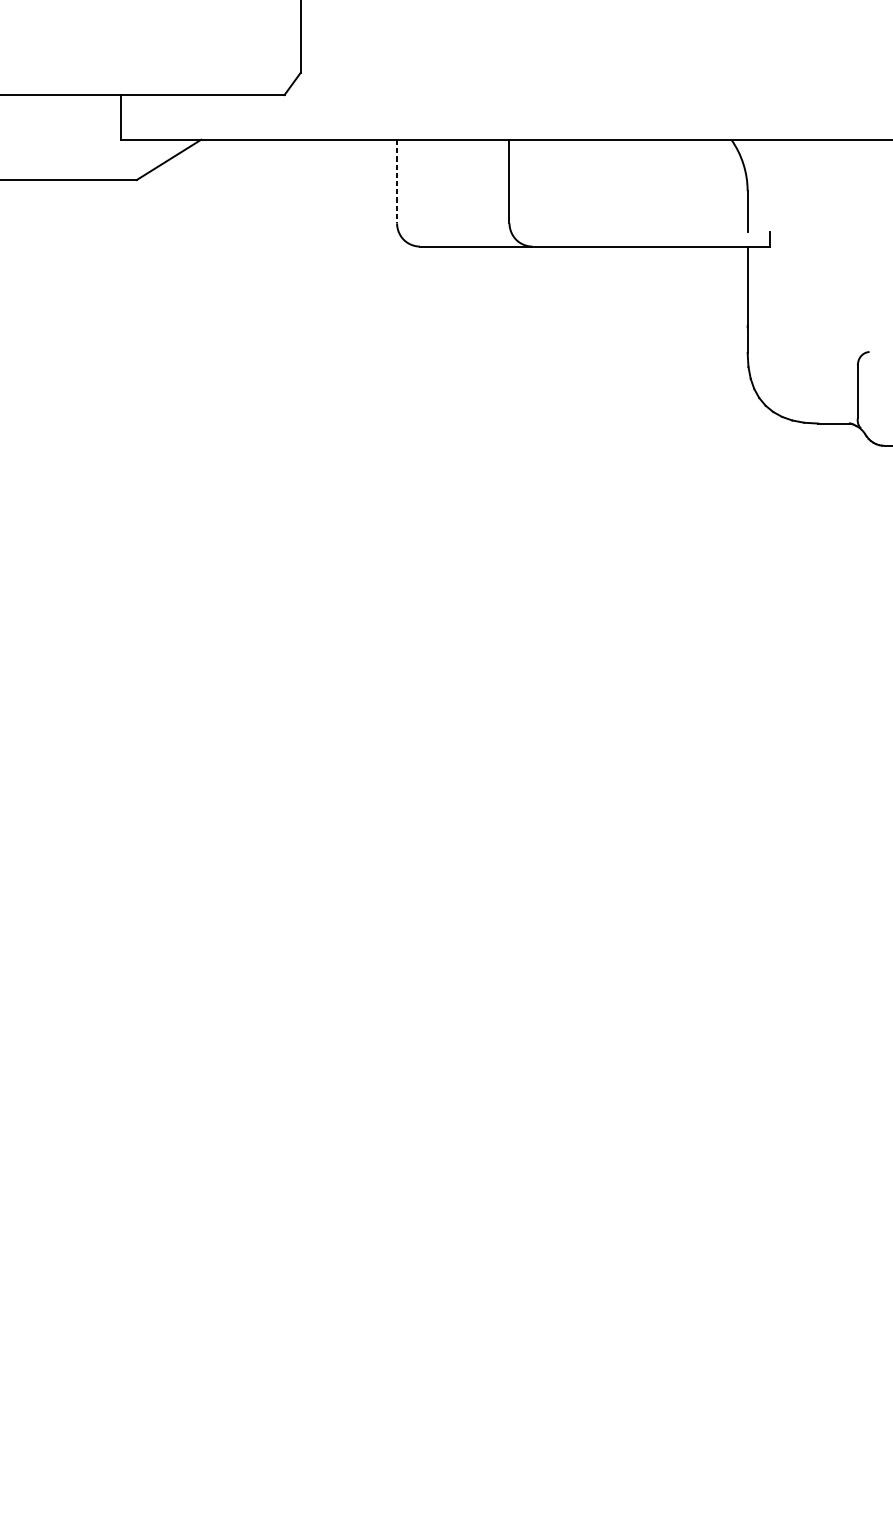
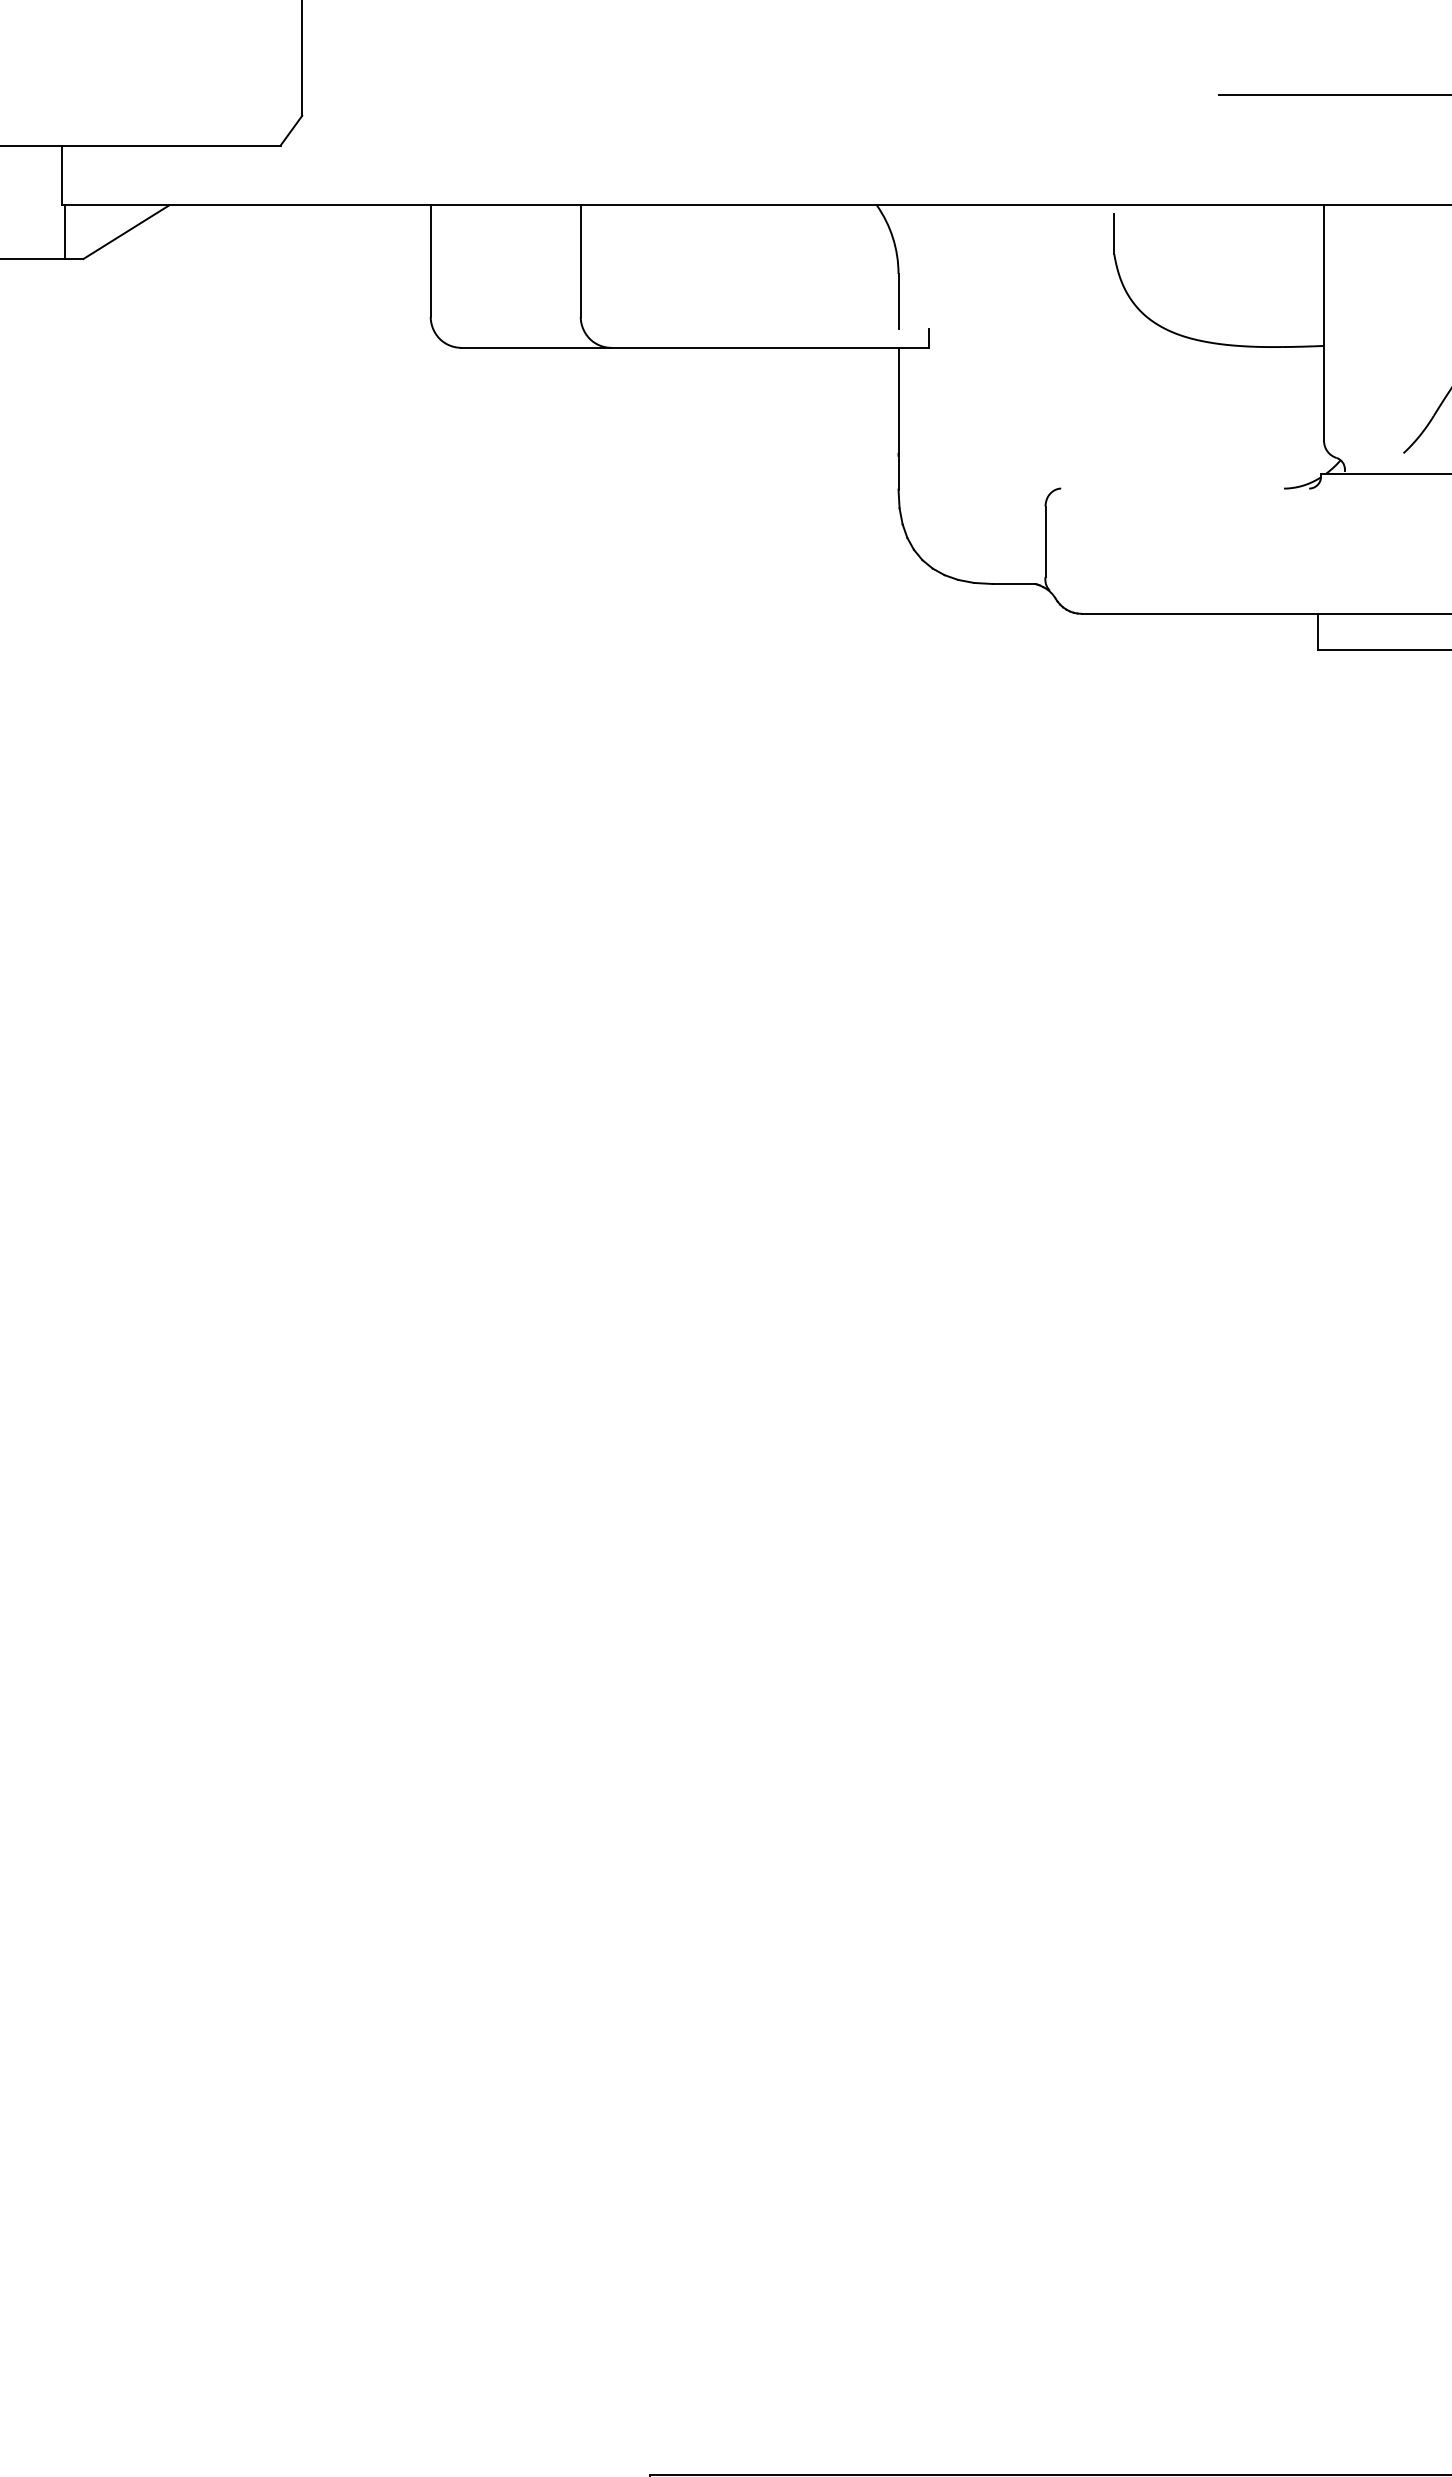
line: (123, 160) -> (65, 232), added
line: (396, 181) -> (430, 261), dashed -> solid

